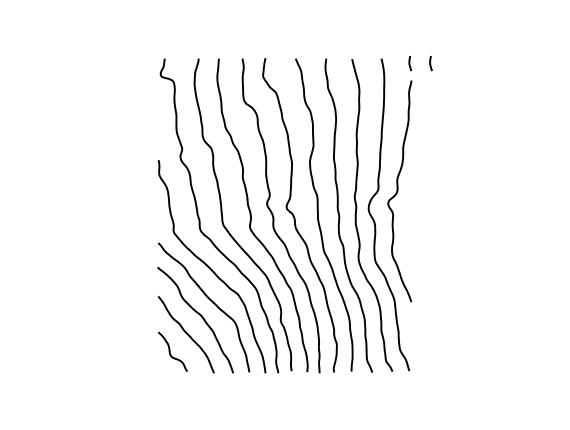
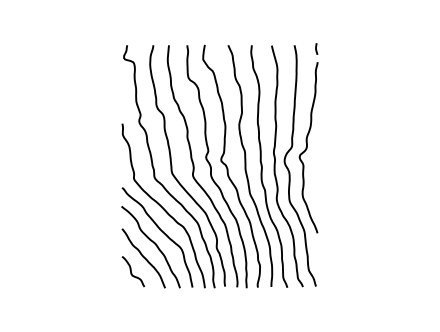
curve: (430, 62) -> (332, 48), removed

